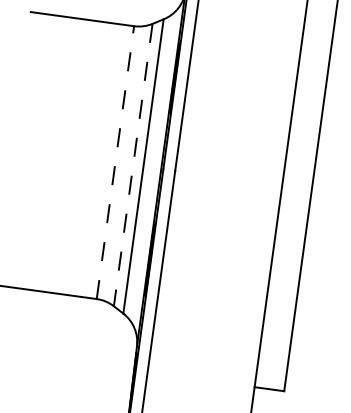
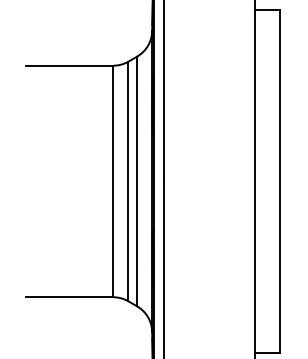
line: (115, 162) -> (113, 181), dashed -> solid
line: (133, 165) -> (128, 181), dashed -> solid

